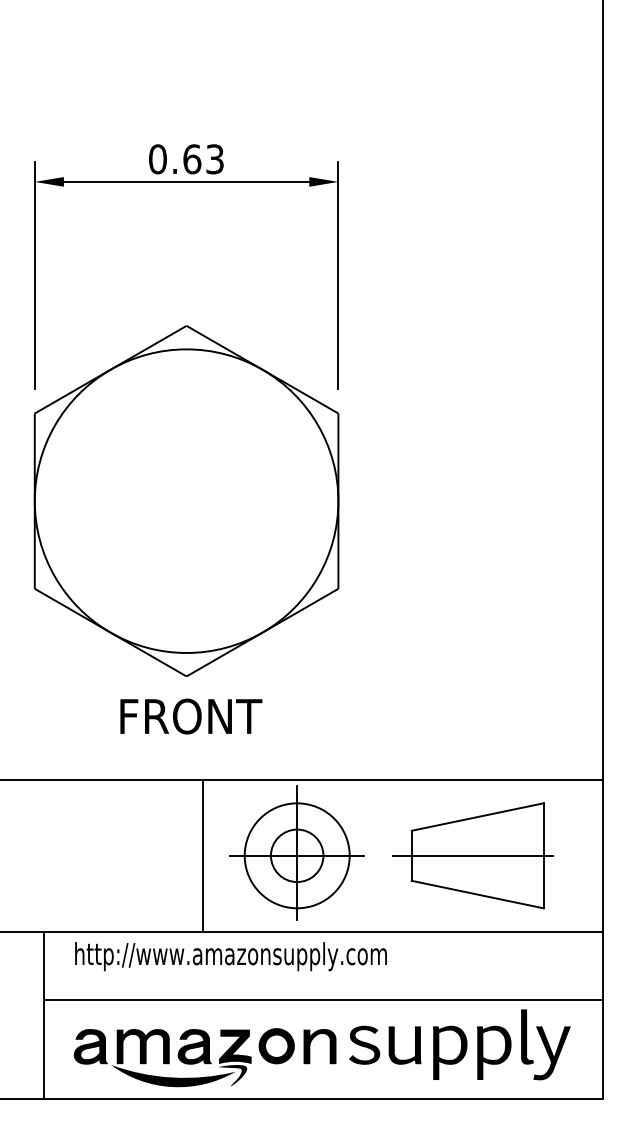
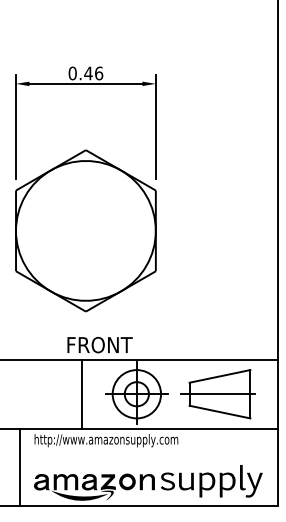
text: (203, 159) -> (93, 73), 0.63 -> 0.46
text: (189, 715) -> (99, 344), moved
line: (203, 856) -> (82, 394), moved
line: (322, 999) -> (148, 460), removed

